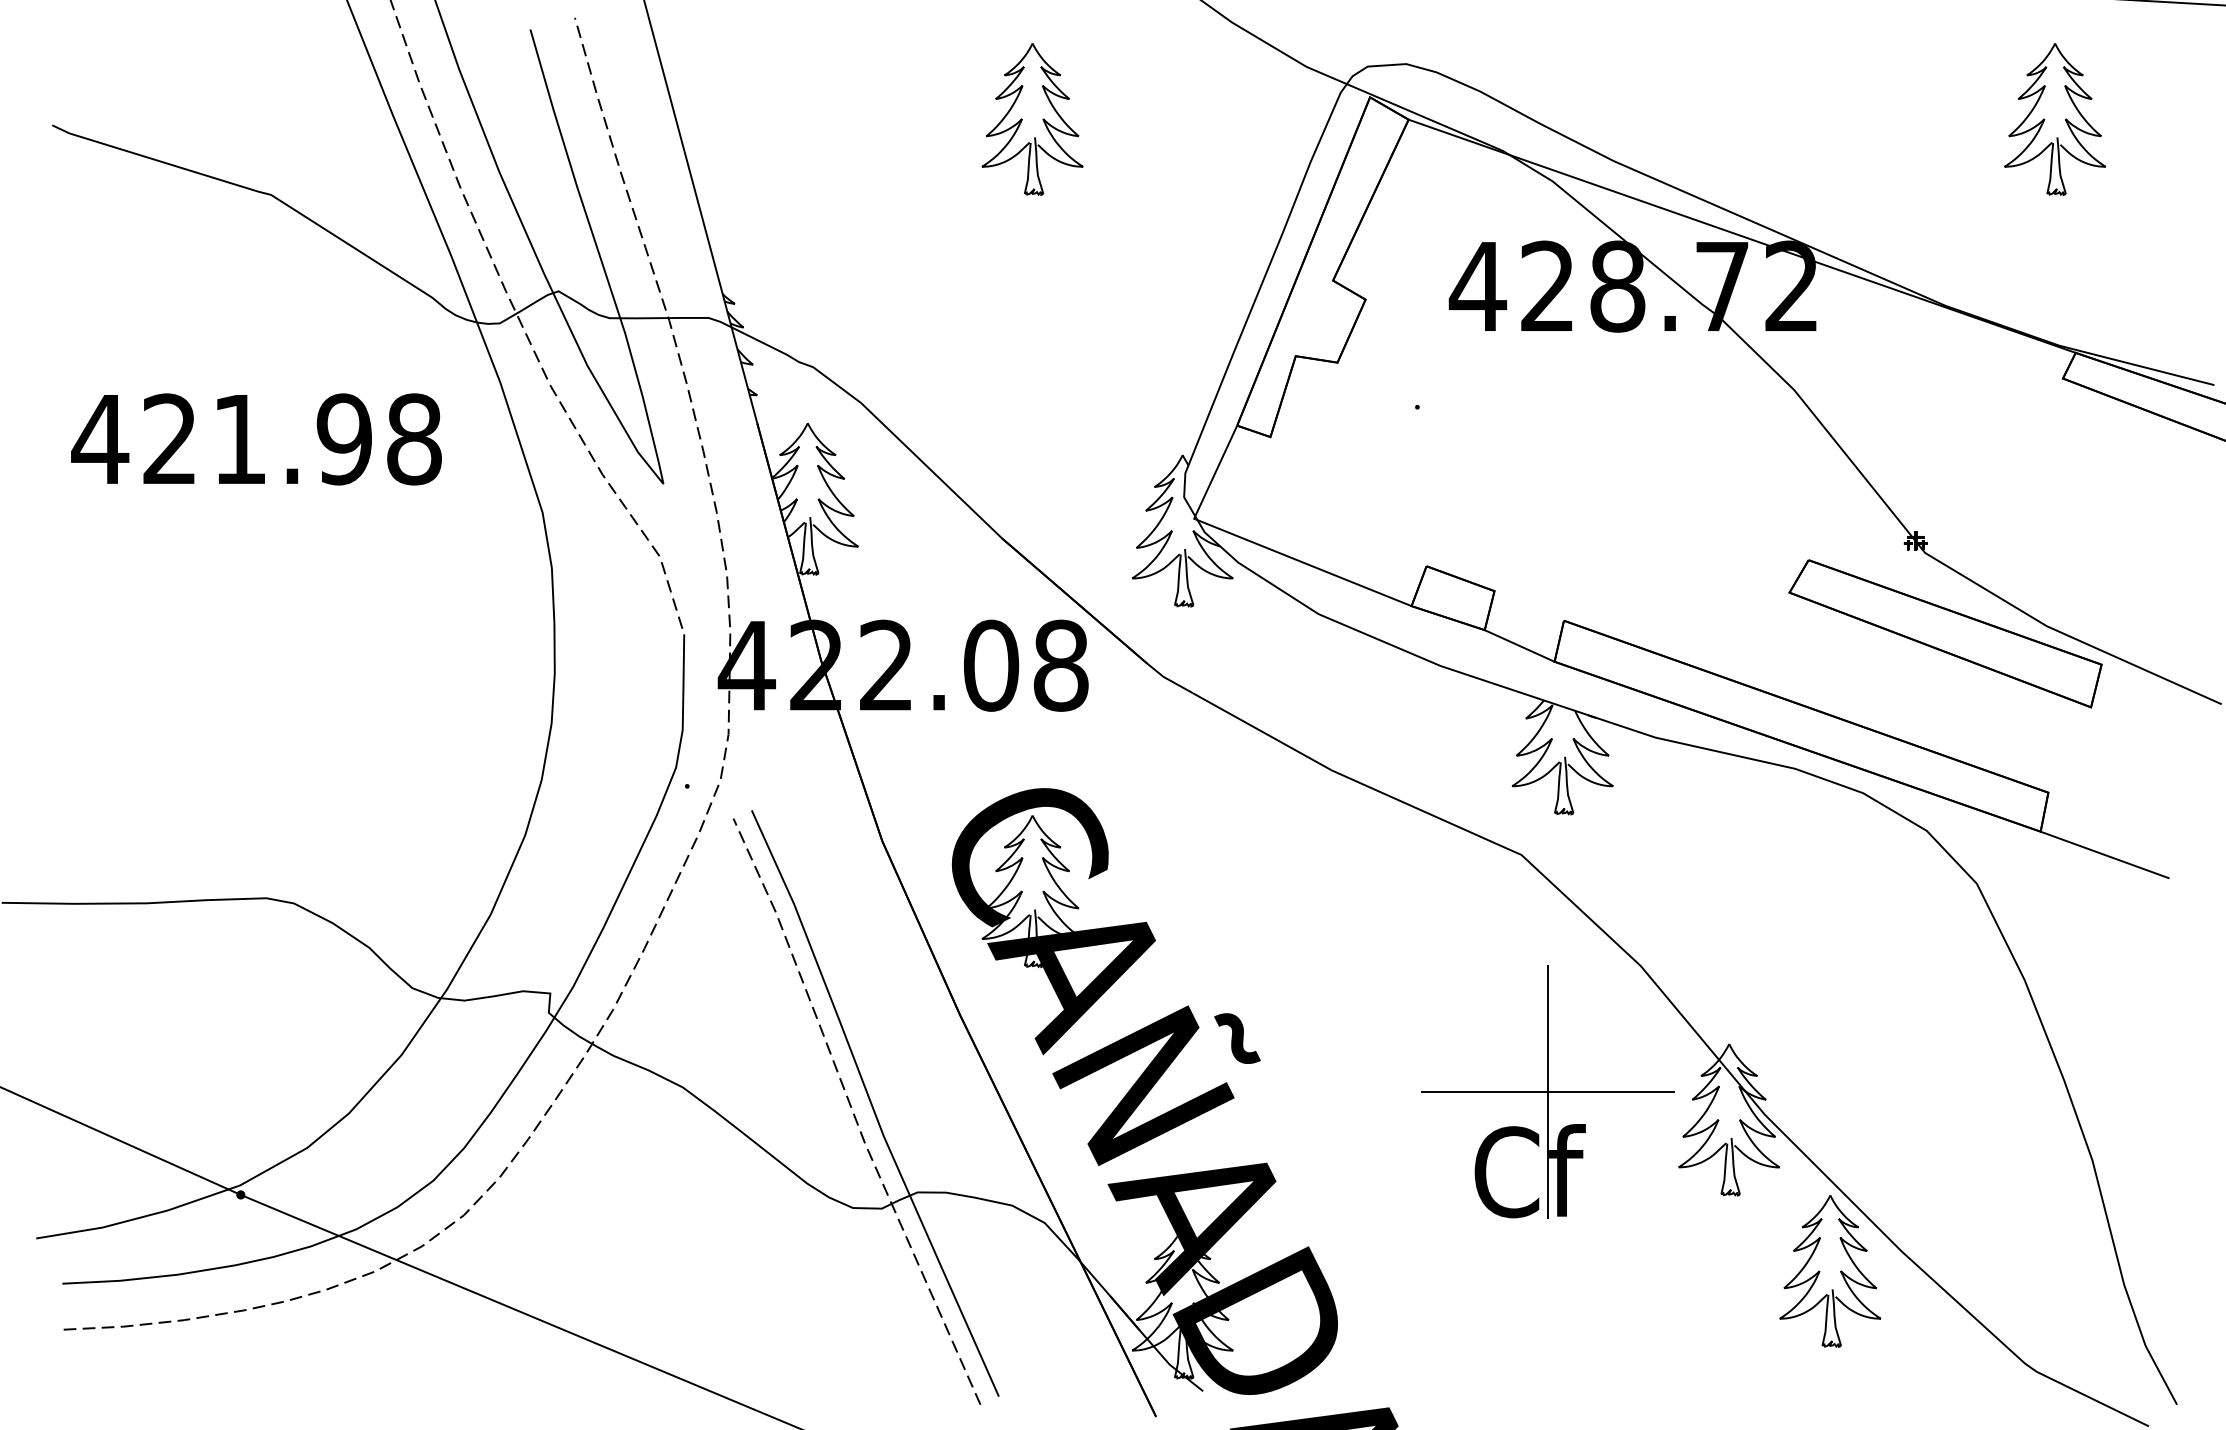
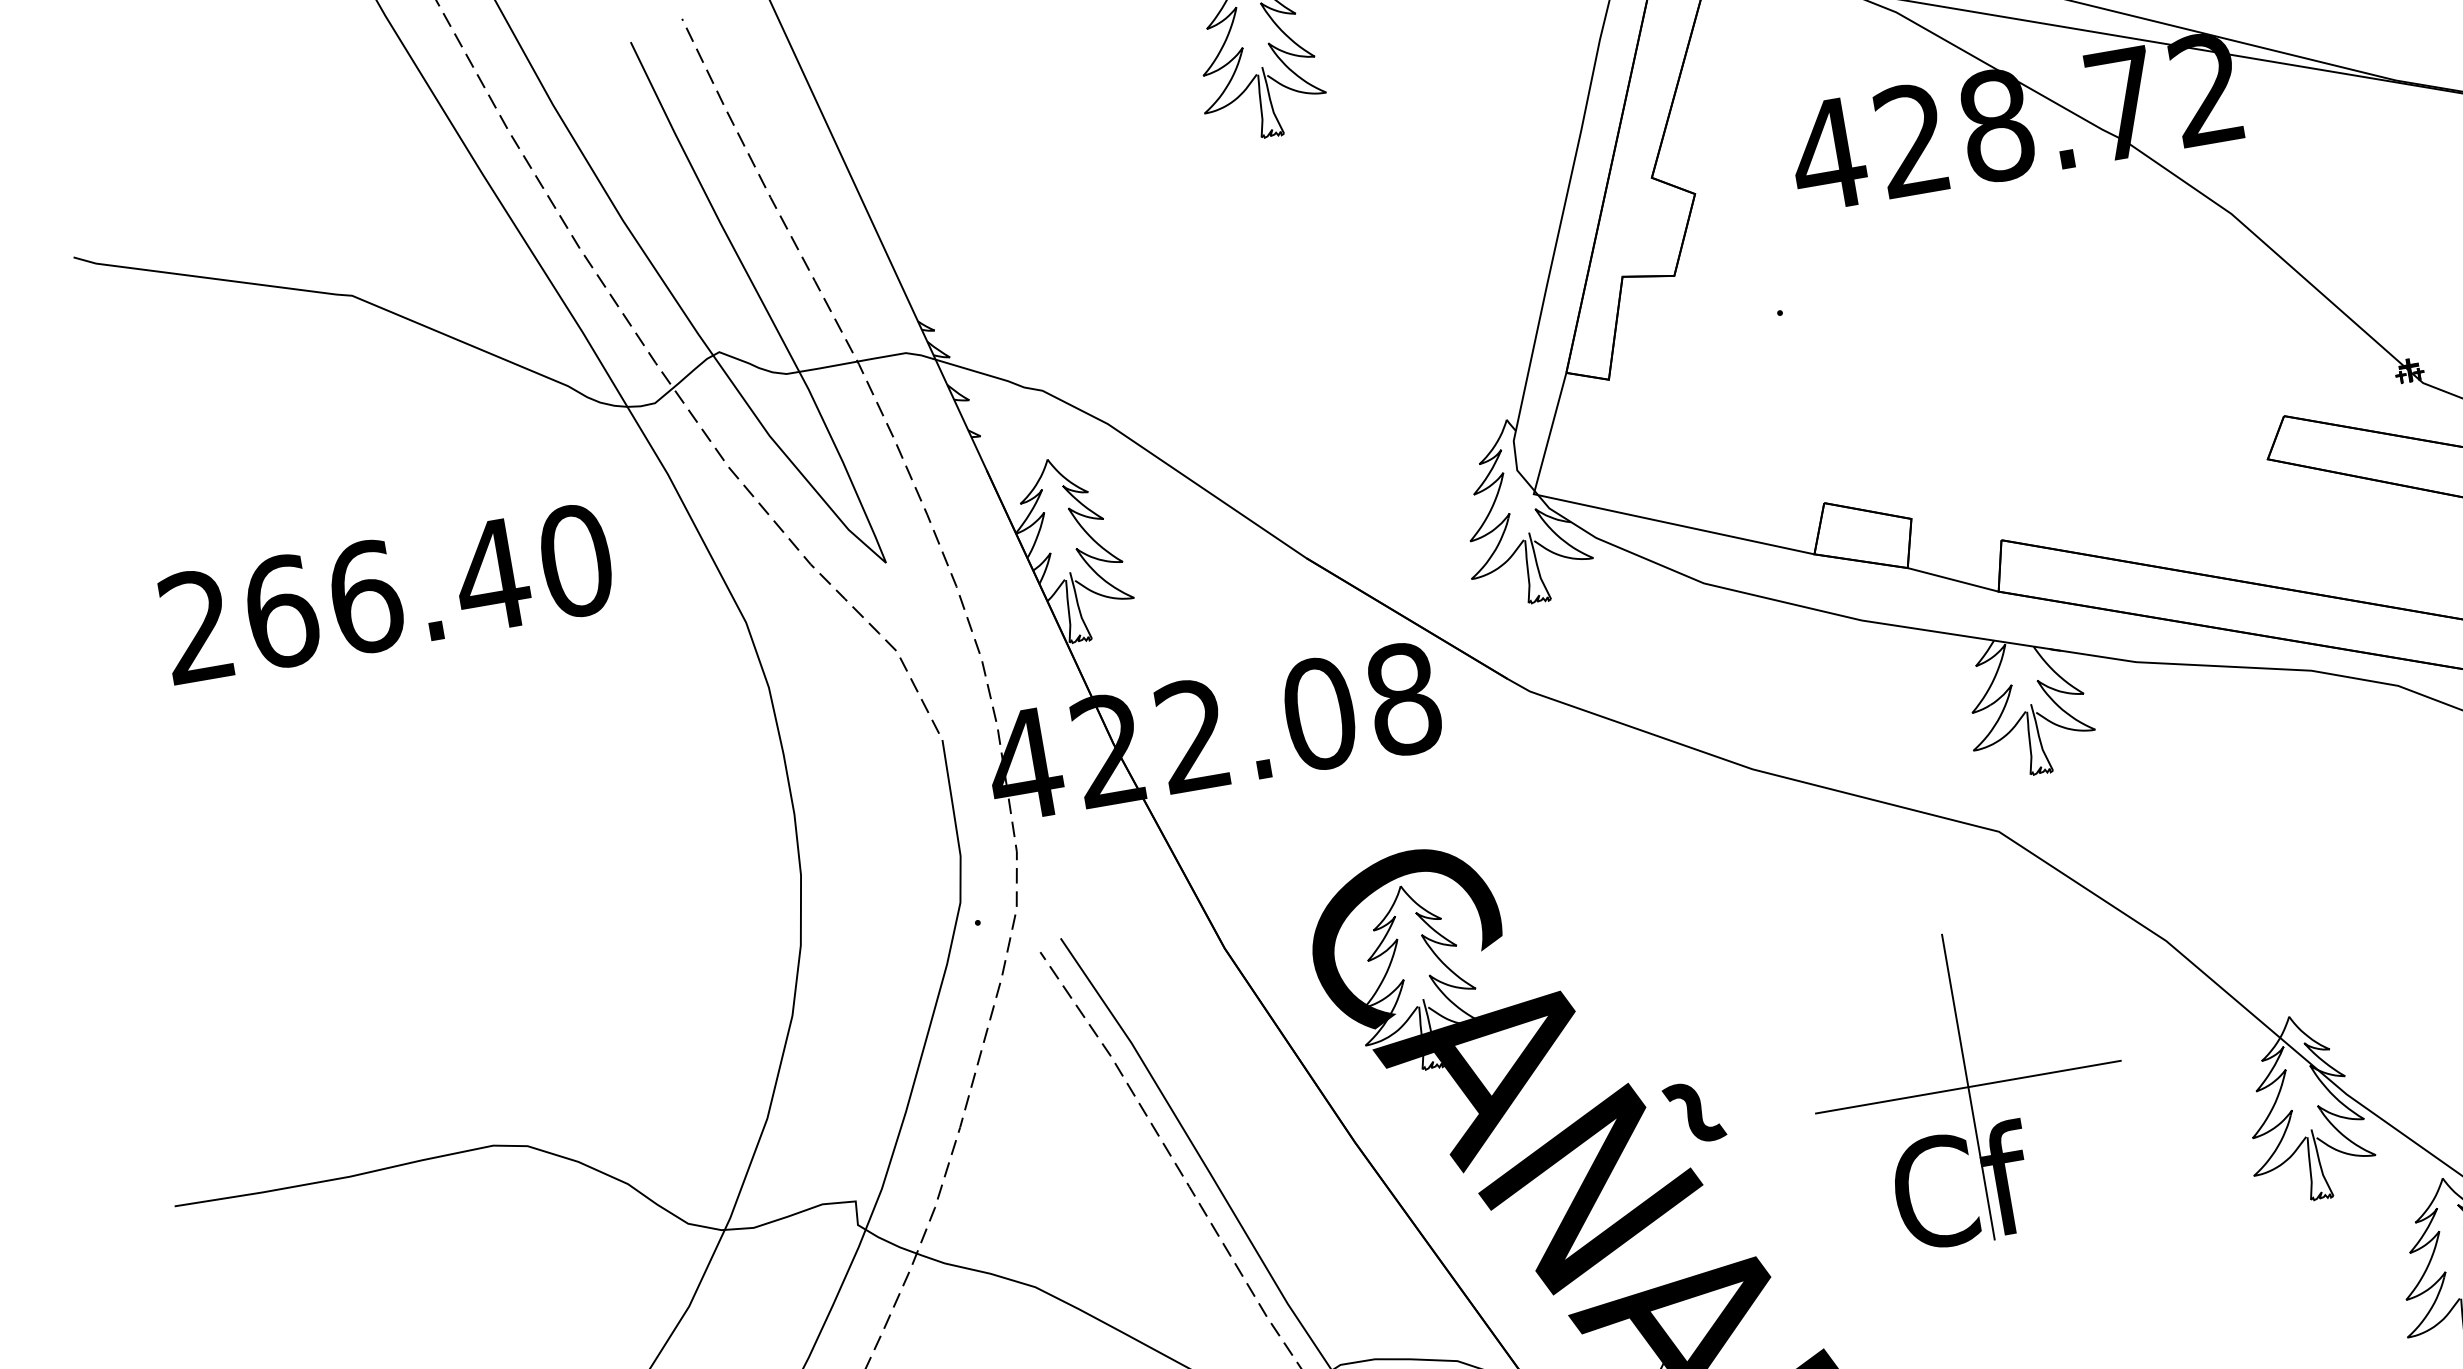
text: (256, 439) -> (385, 594), 421.98 -> 266.40
part: (1547, 1091) -> (1967, 1086), moved

